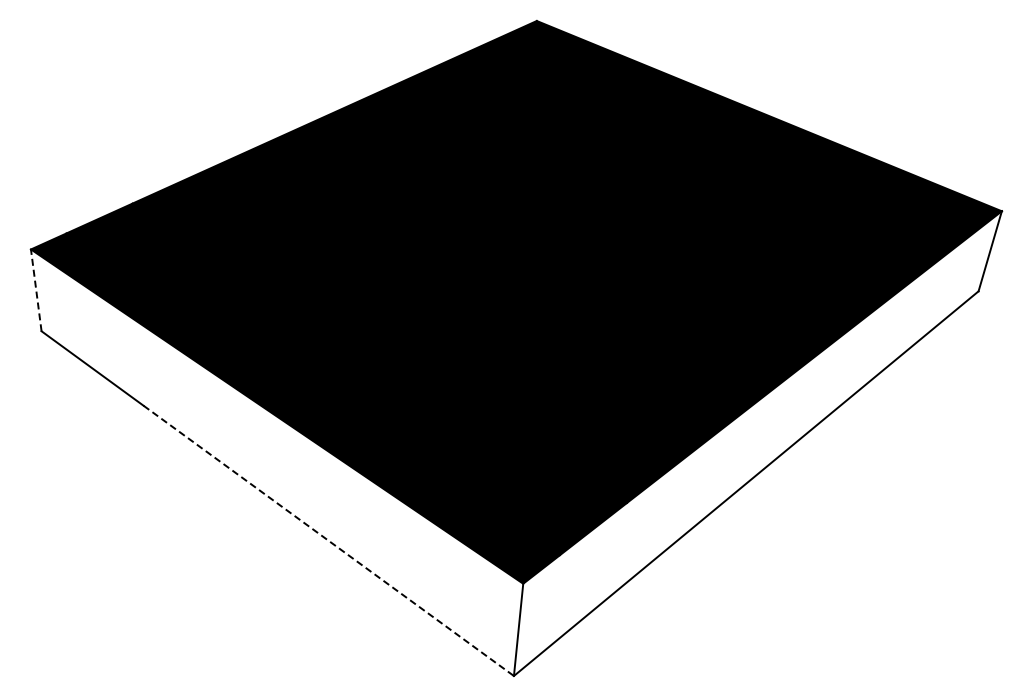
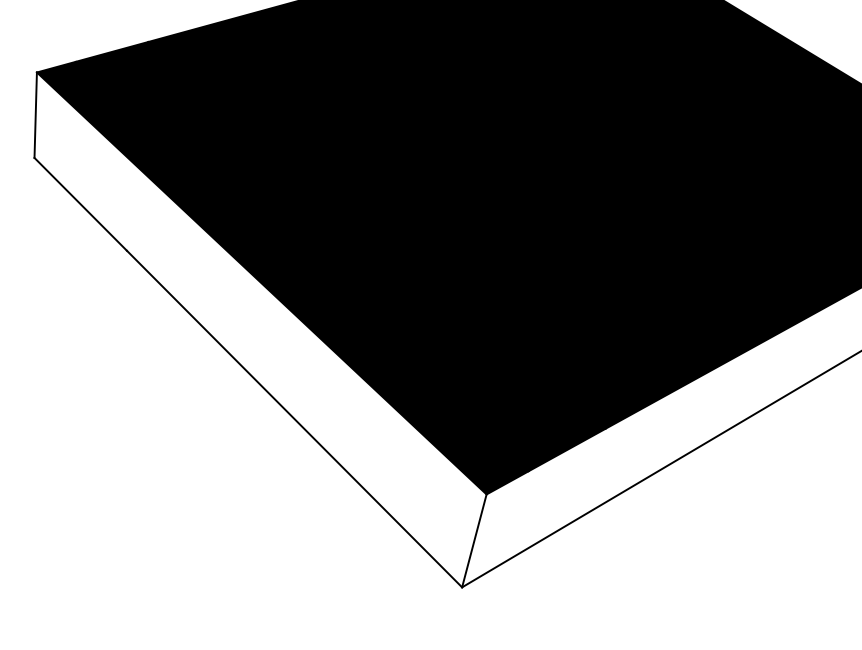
line: (36, 289) -> (36, 114), dashed -> solid
line: (329, 541) -> (295, 419), dashed -> solid

